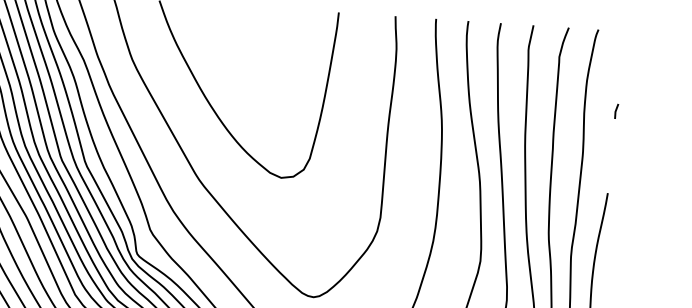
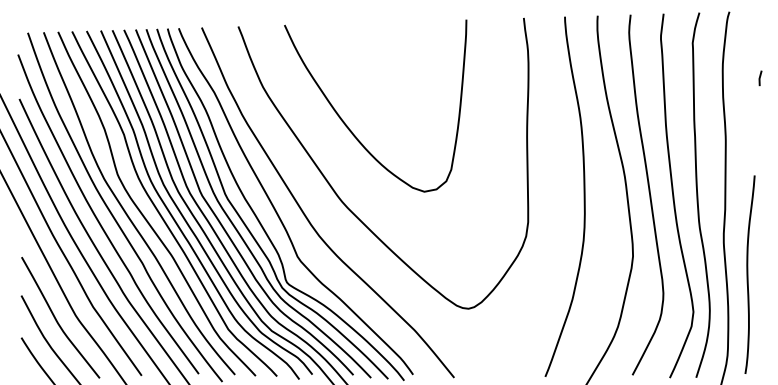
line: (616, 111) -> (760, 78), moved

